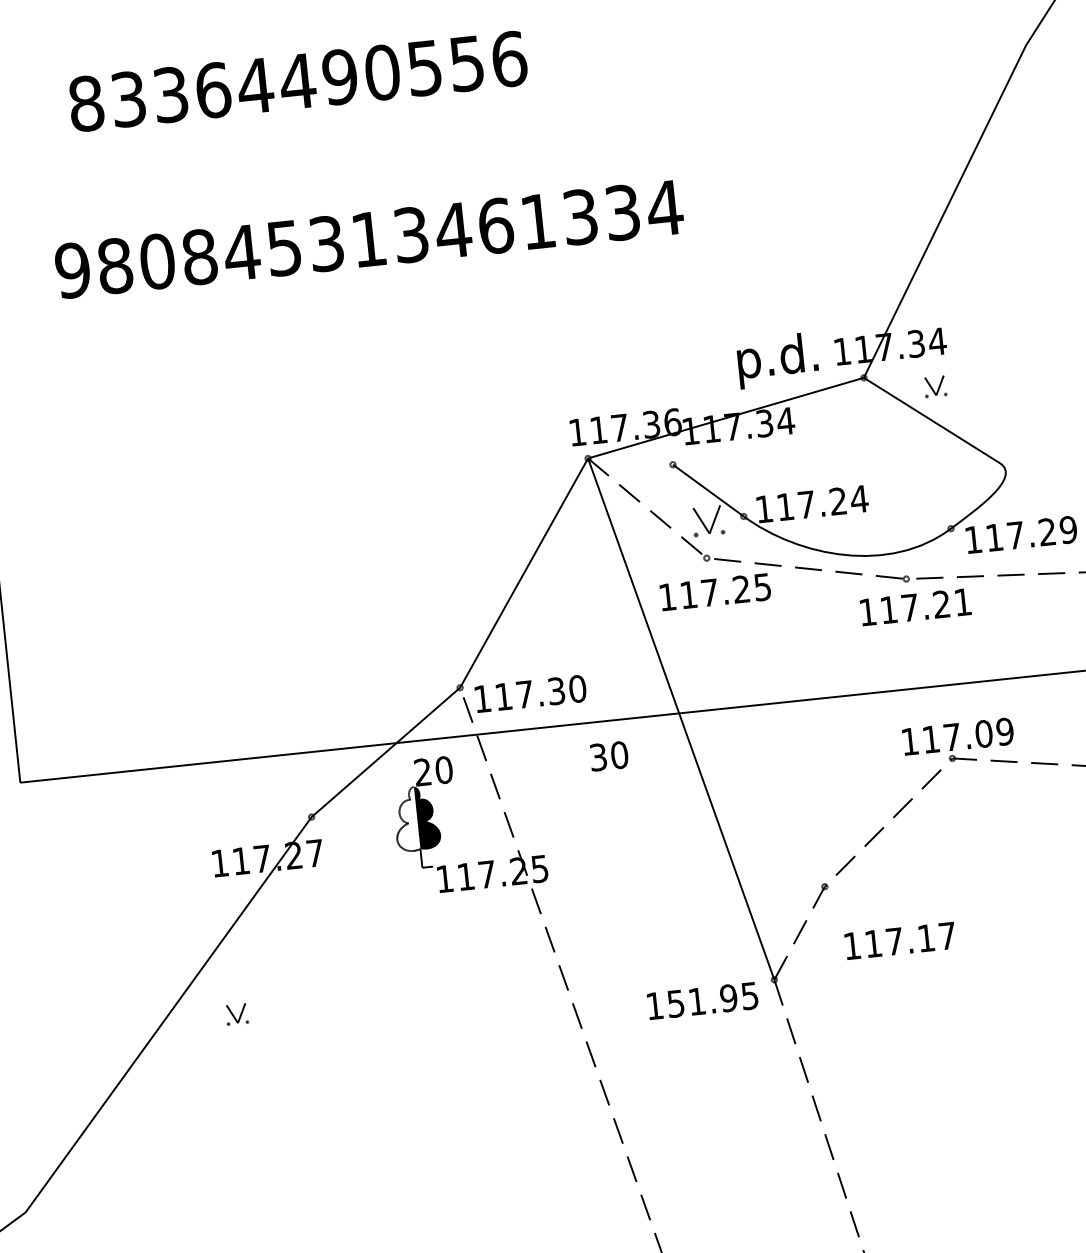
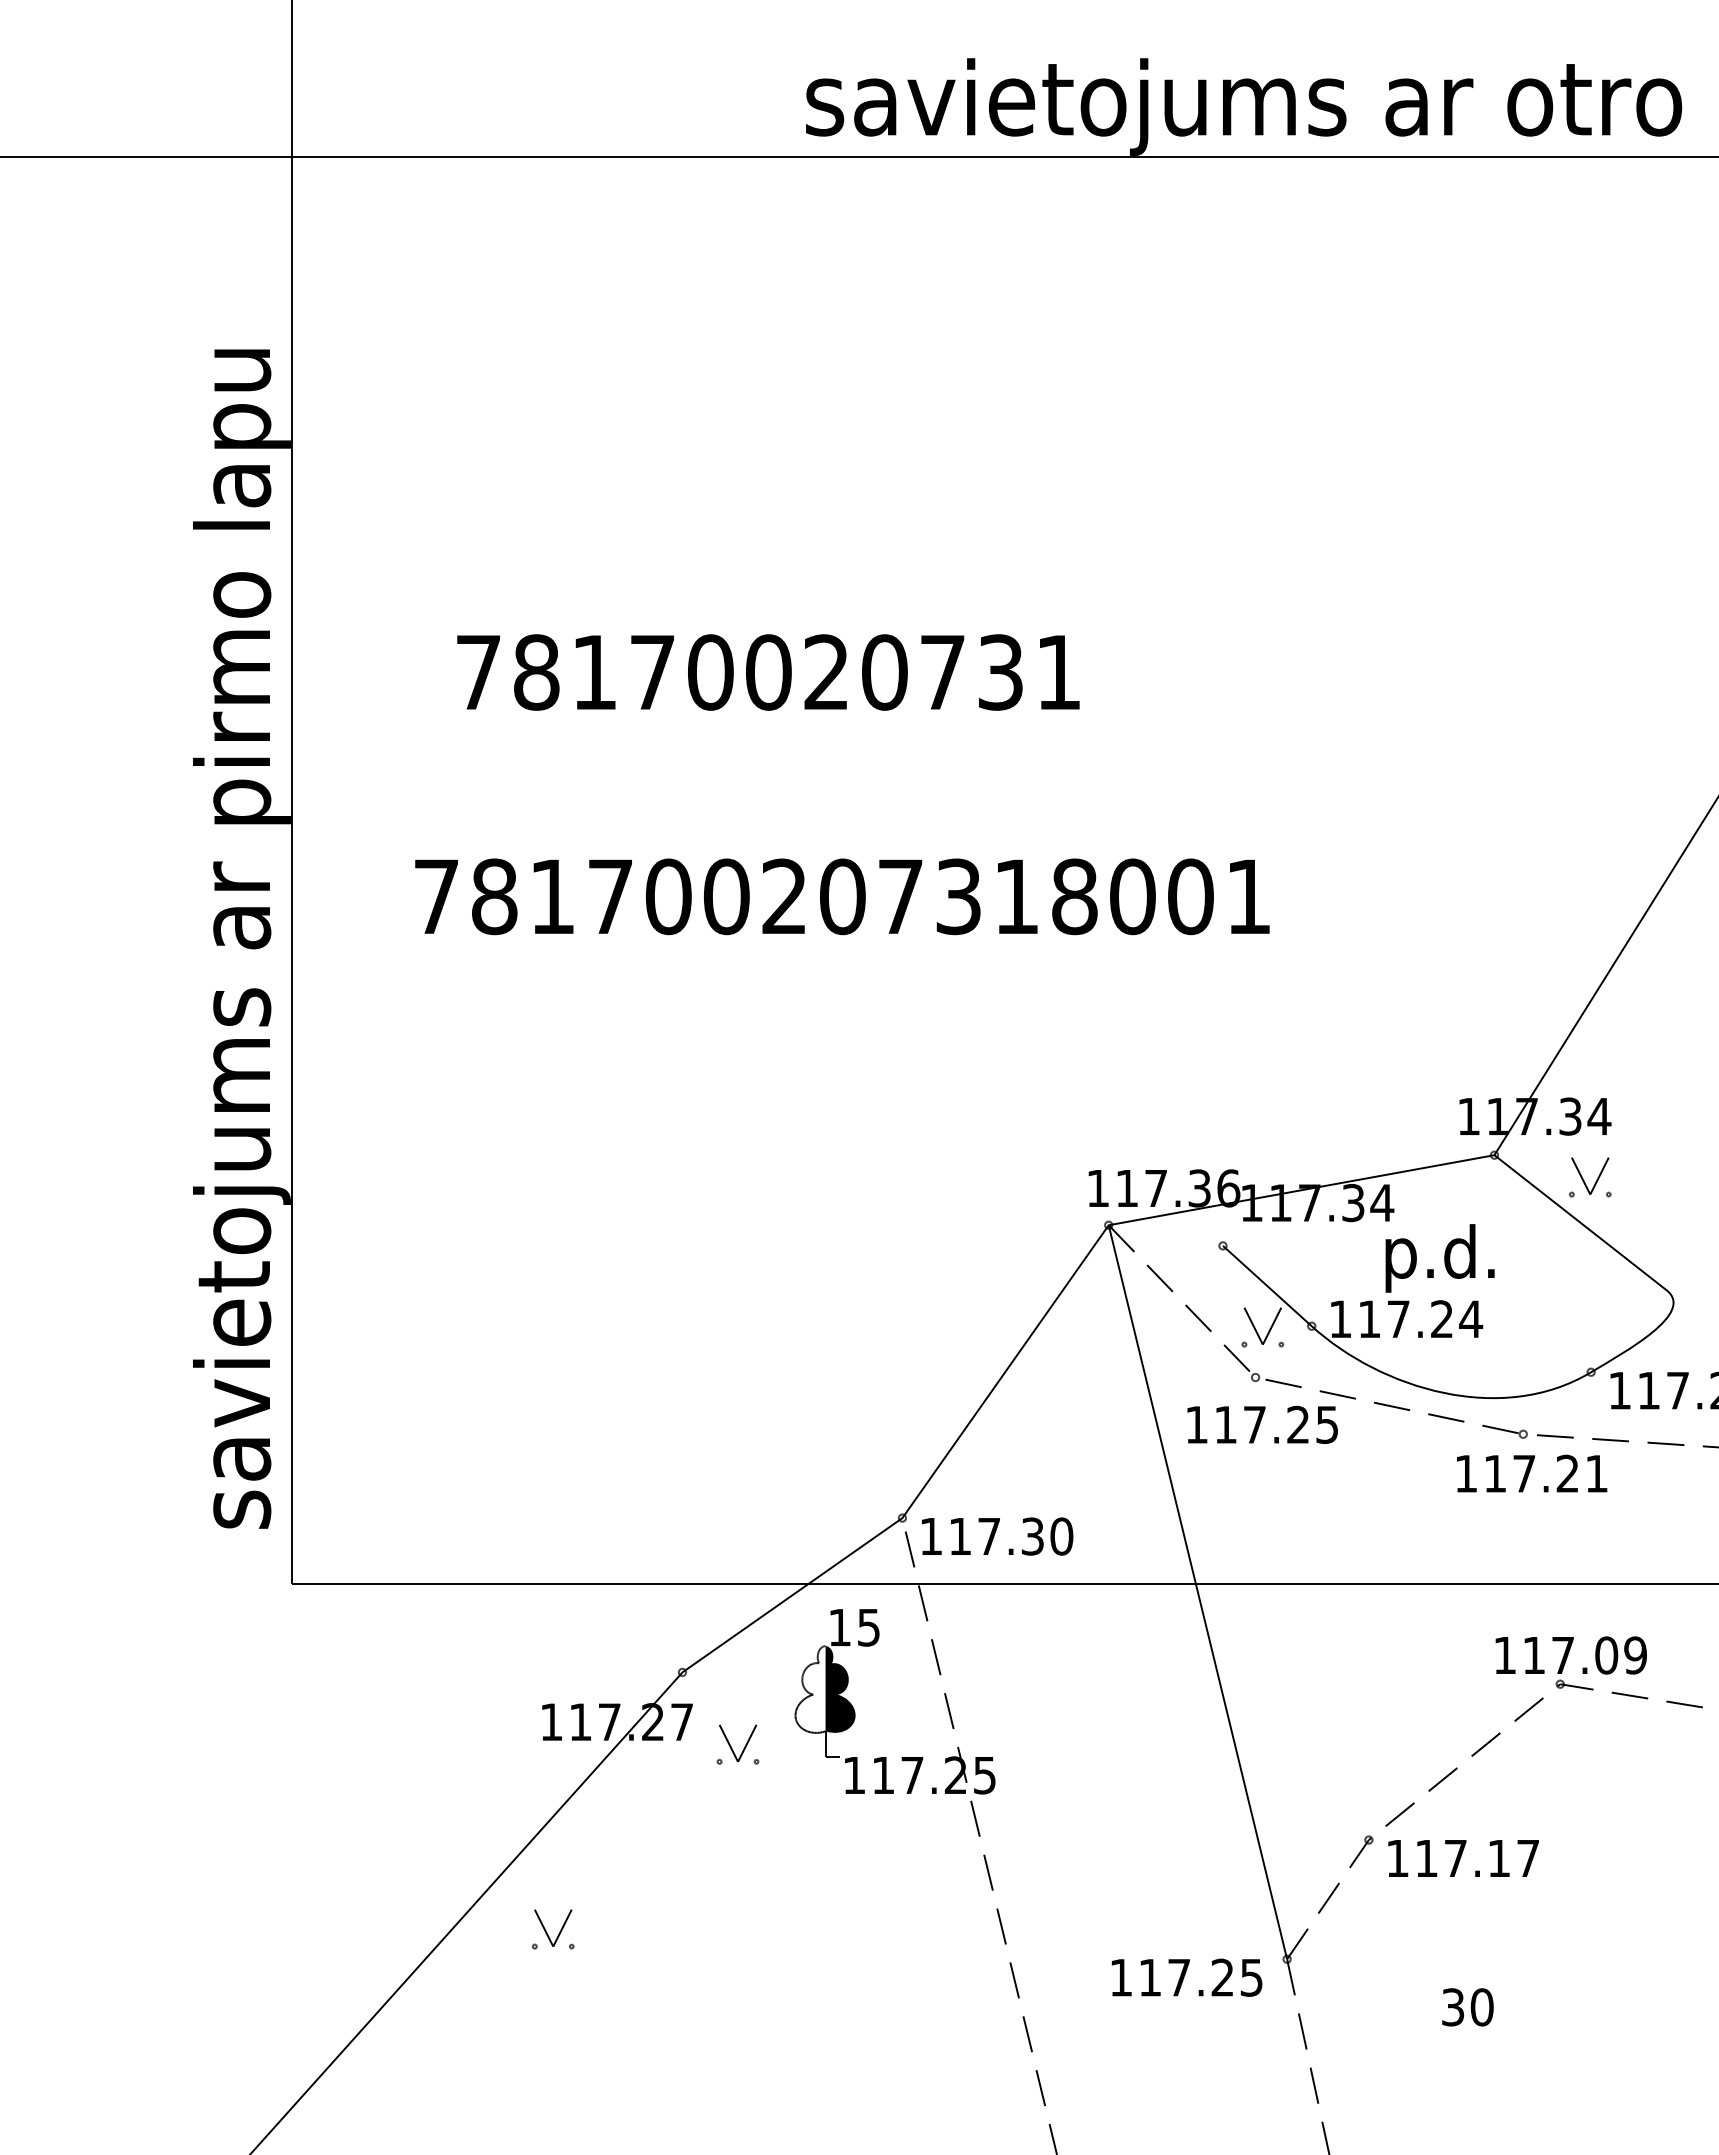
text: (298, 81) -> (769, 672), 83364490556 -> 78170020731
text: (368, 239) -> (842, 896), 980845313461334 -> 781700207318001
text: (777, 360) -> (1439, 1258), moved
part: (934, 386) -> (1589, 1177), size x1.43
text: (608, 756) -> (1467, 2007), moved
text: (433, 771) -> (854, 1627), 20 -> 15
part: (353, 867) -> (731, 1746), added
text: (900, 941) -> (1463, 1858), moved
text: (702, 1000) -> (1186, 1977), 151.95 -> 117.25
part: (236, 1014) -> (552, 1929), size x1.43

